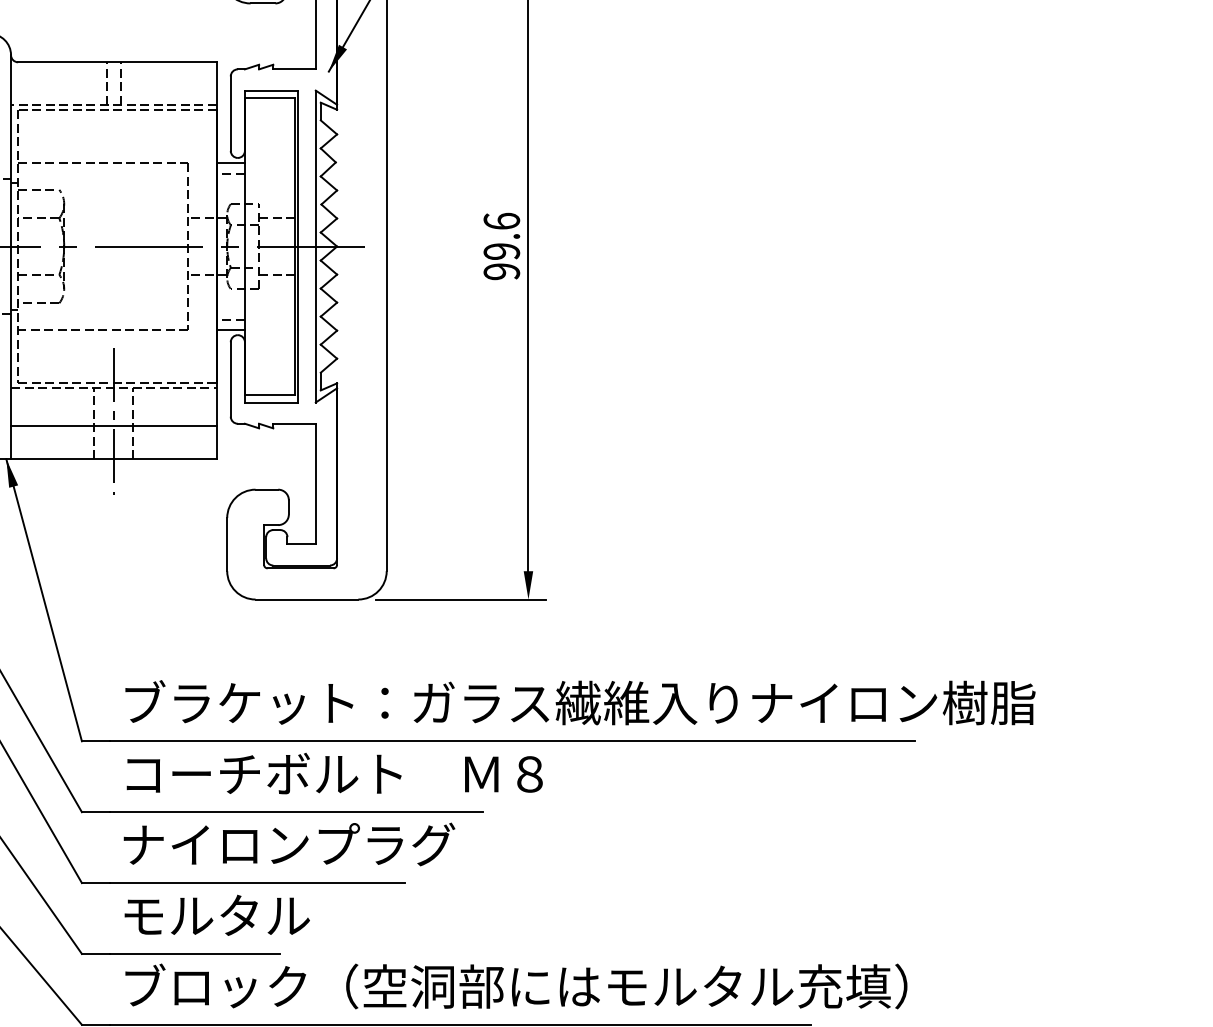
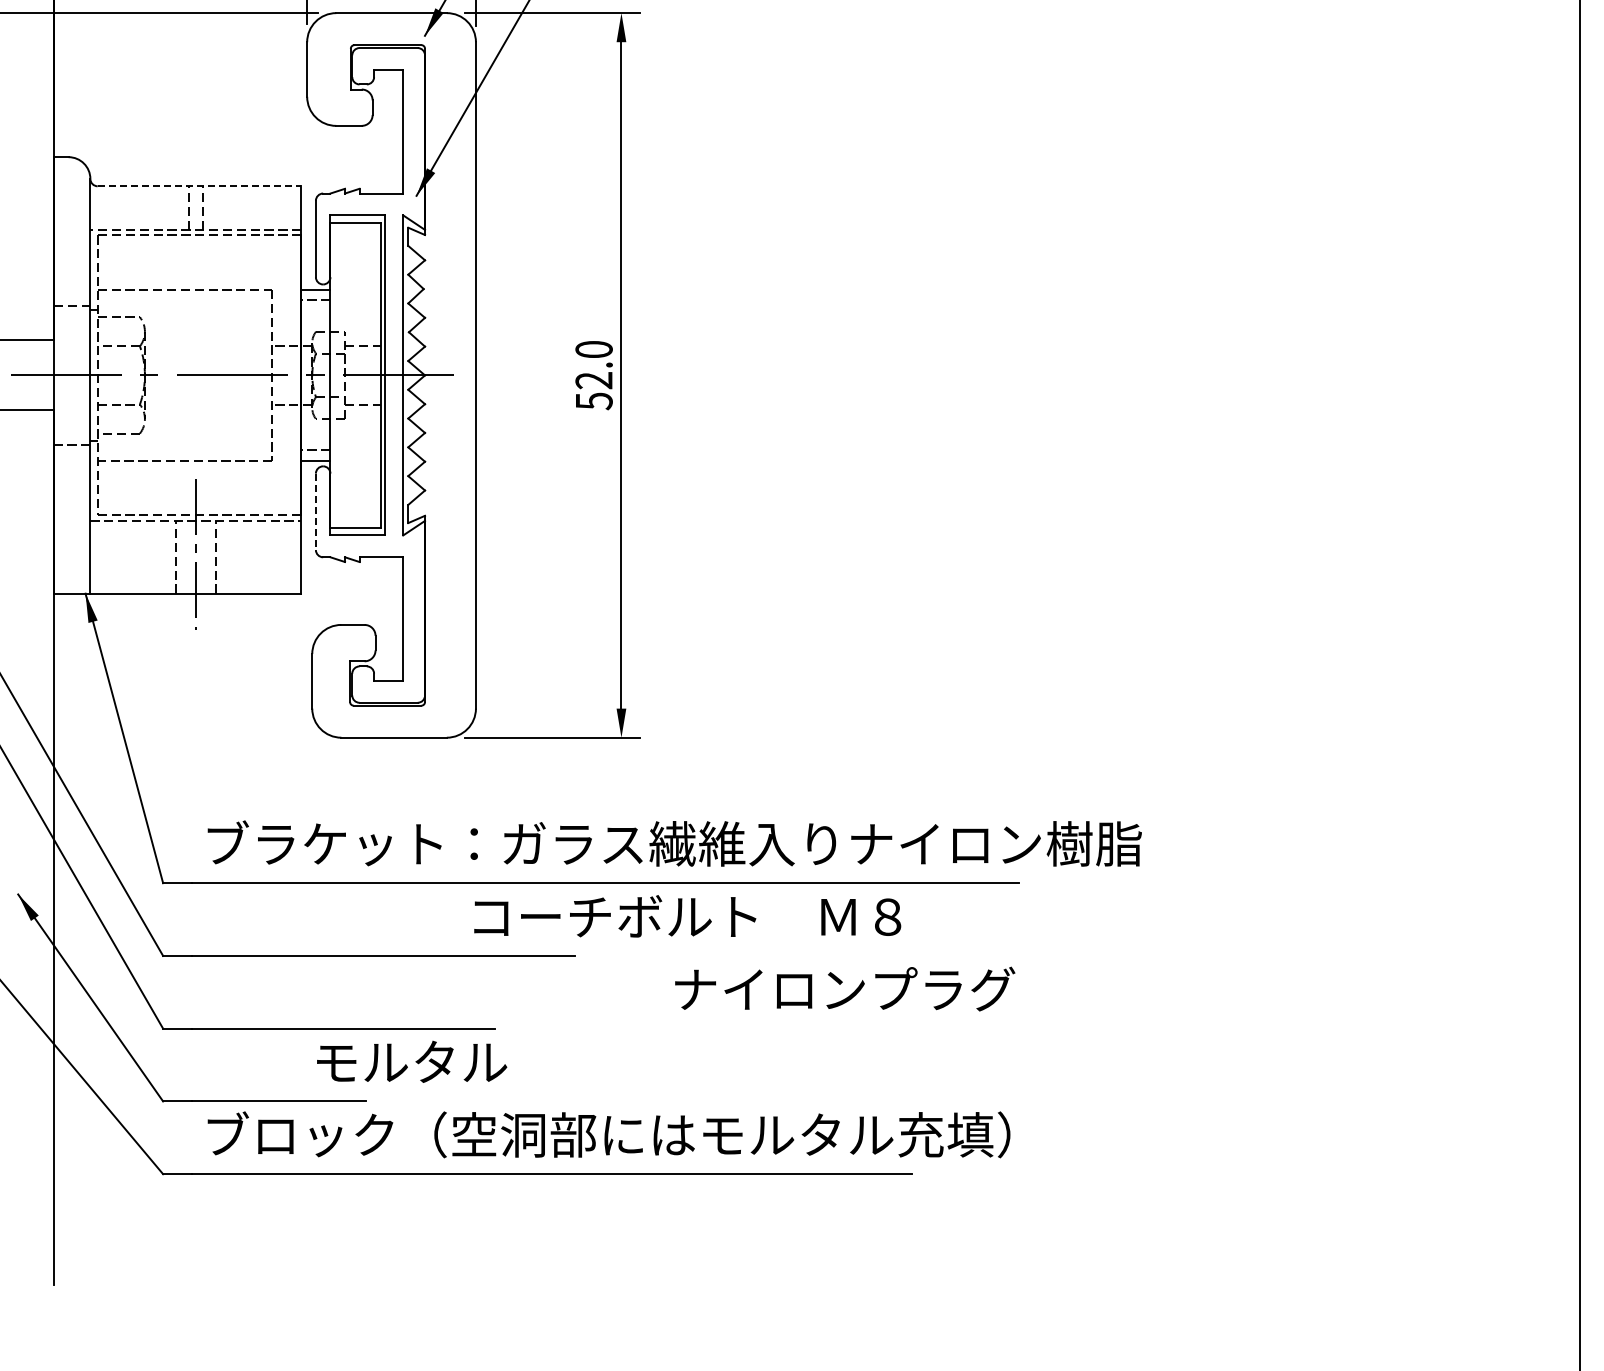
line: (117, 62) -> (199, 186), solid -> dashed
text: (501, 246) -> (593, 375), 99.6 -> 52.0
line: (230, 380) -> (315, 512), solid -> dashed
line: (113, 425) -> (195, 559), removed
text: (334, 773) -> (687, 916), moved
text: (289, 843) -> (845, 988), moved
text: (217, 915) -> (412, 1061), moved

